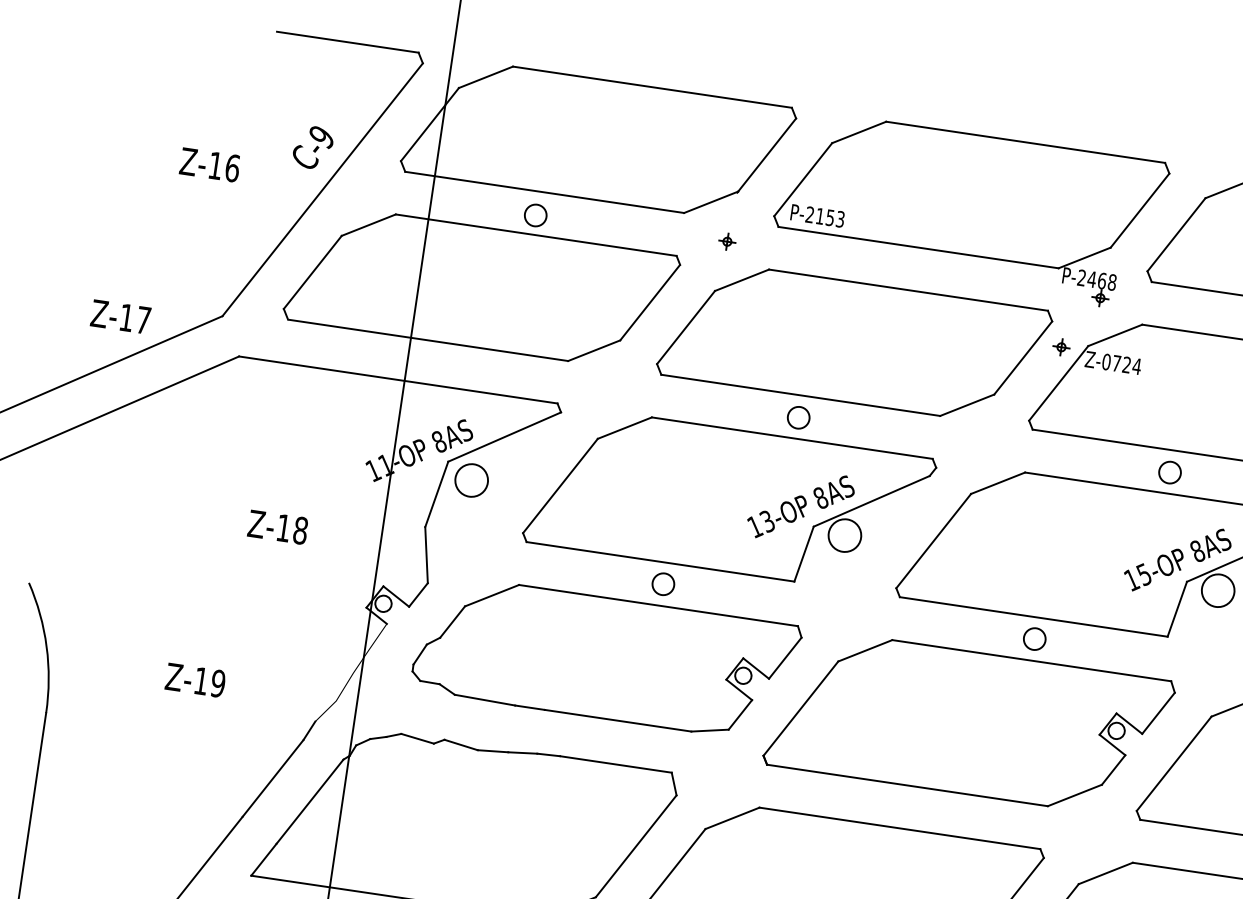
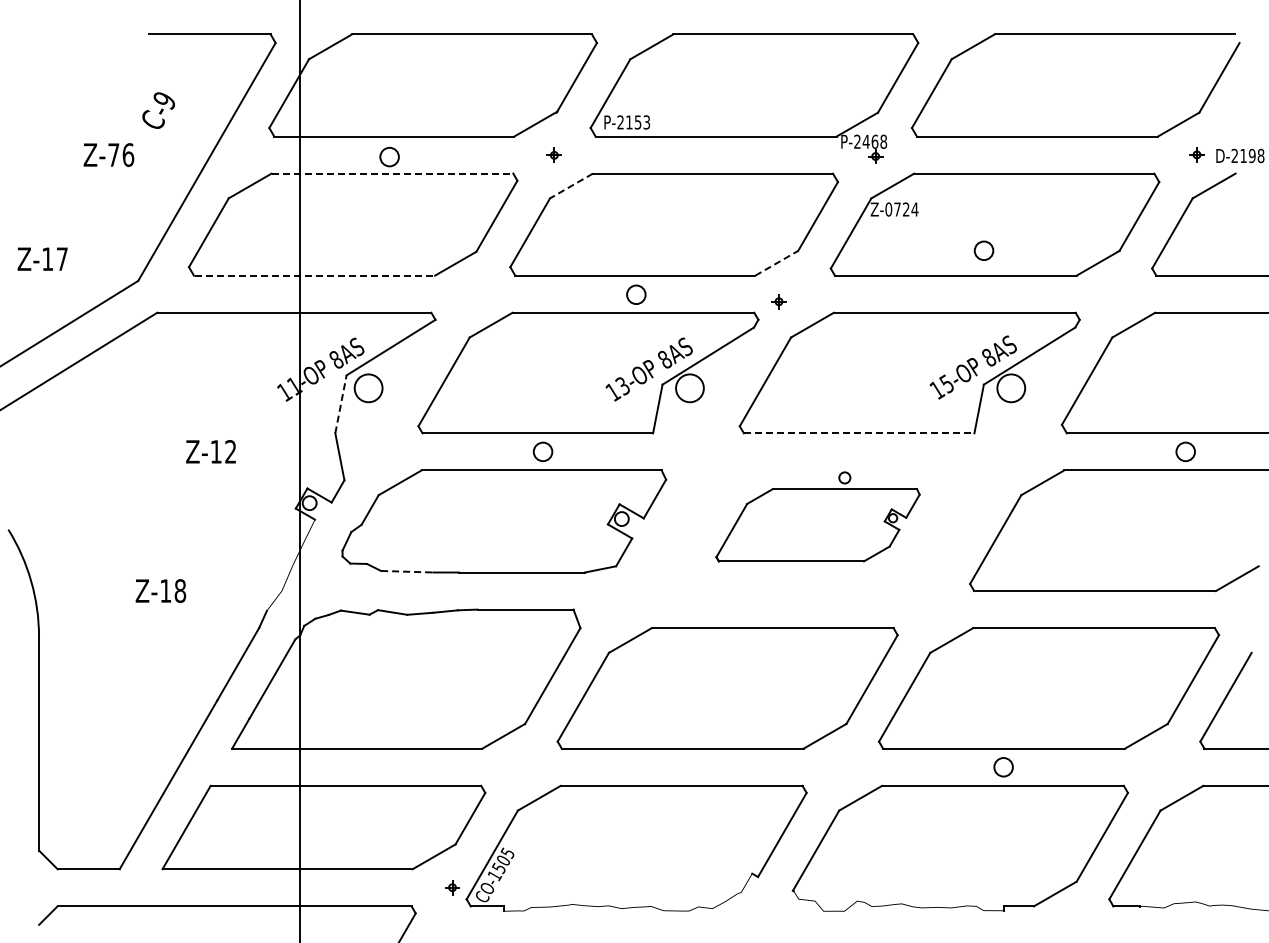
text: (312, 147) -> (158, 110), moved
text: (215, 165) -> (113, 154), Z-16 -> Z-76
line: (536, 235) -> (392, 173), solid -> dashed
line: (741, 280) -> (571, 186), solid -> dashed
text: (120, 316) -> (42, 258), moved
line: (429, 340) -> (315, 275), solid -> dashed
part: (1060, 346) -> (778, 301), moved
line: (966, 405) -> (776, 263), solid -> dashed
circle: (1169, 472) -> (983, 250), moved
line: (436, 494) -> (340, 404), solid -> dashed
text: (300, 530) -> (230, 451), Z-18 -> Z-12
line: (1034, 617) -> (859, 433), solid -> dashed
text: (218, 683) -> (180, 590), Z-19 -> Z-18
line: (485, 699) -> (407, 571), solid -> dashed
part: (971, 706) -> (817, 516), size x0.6

